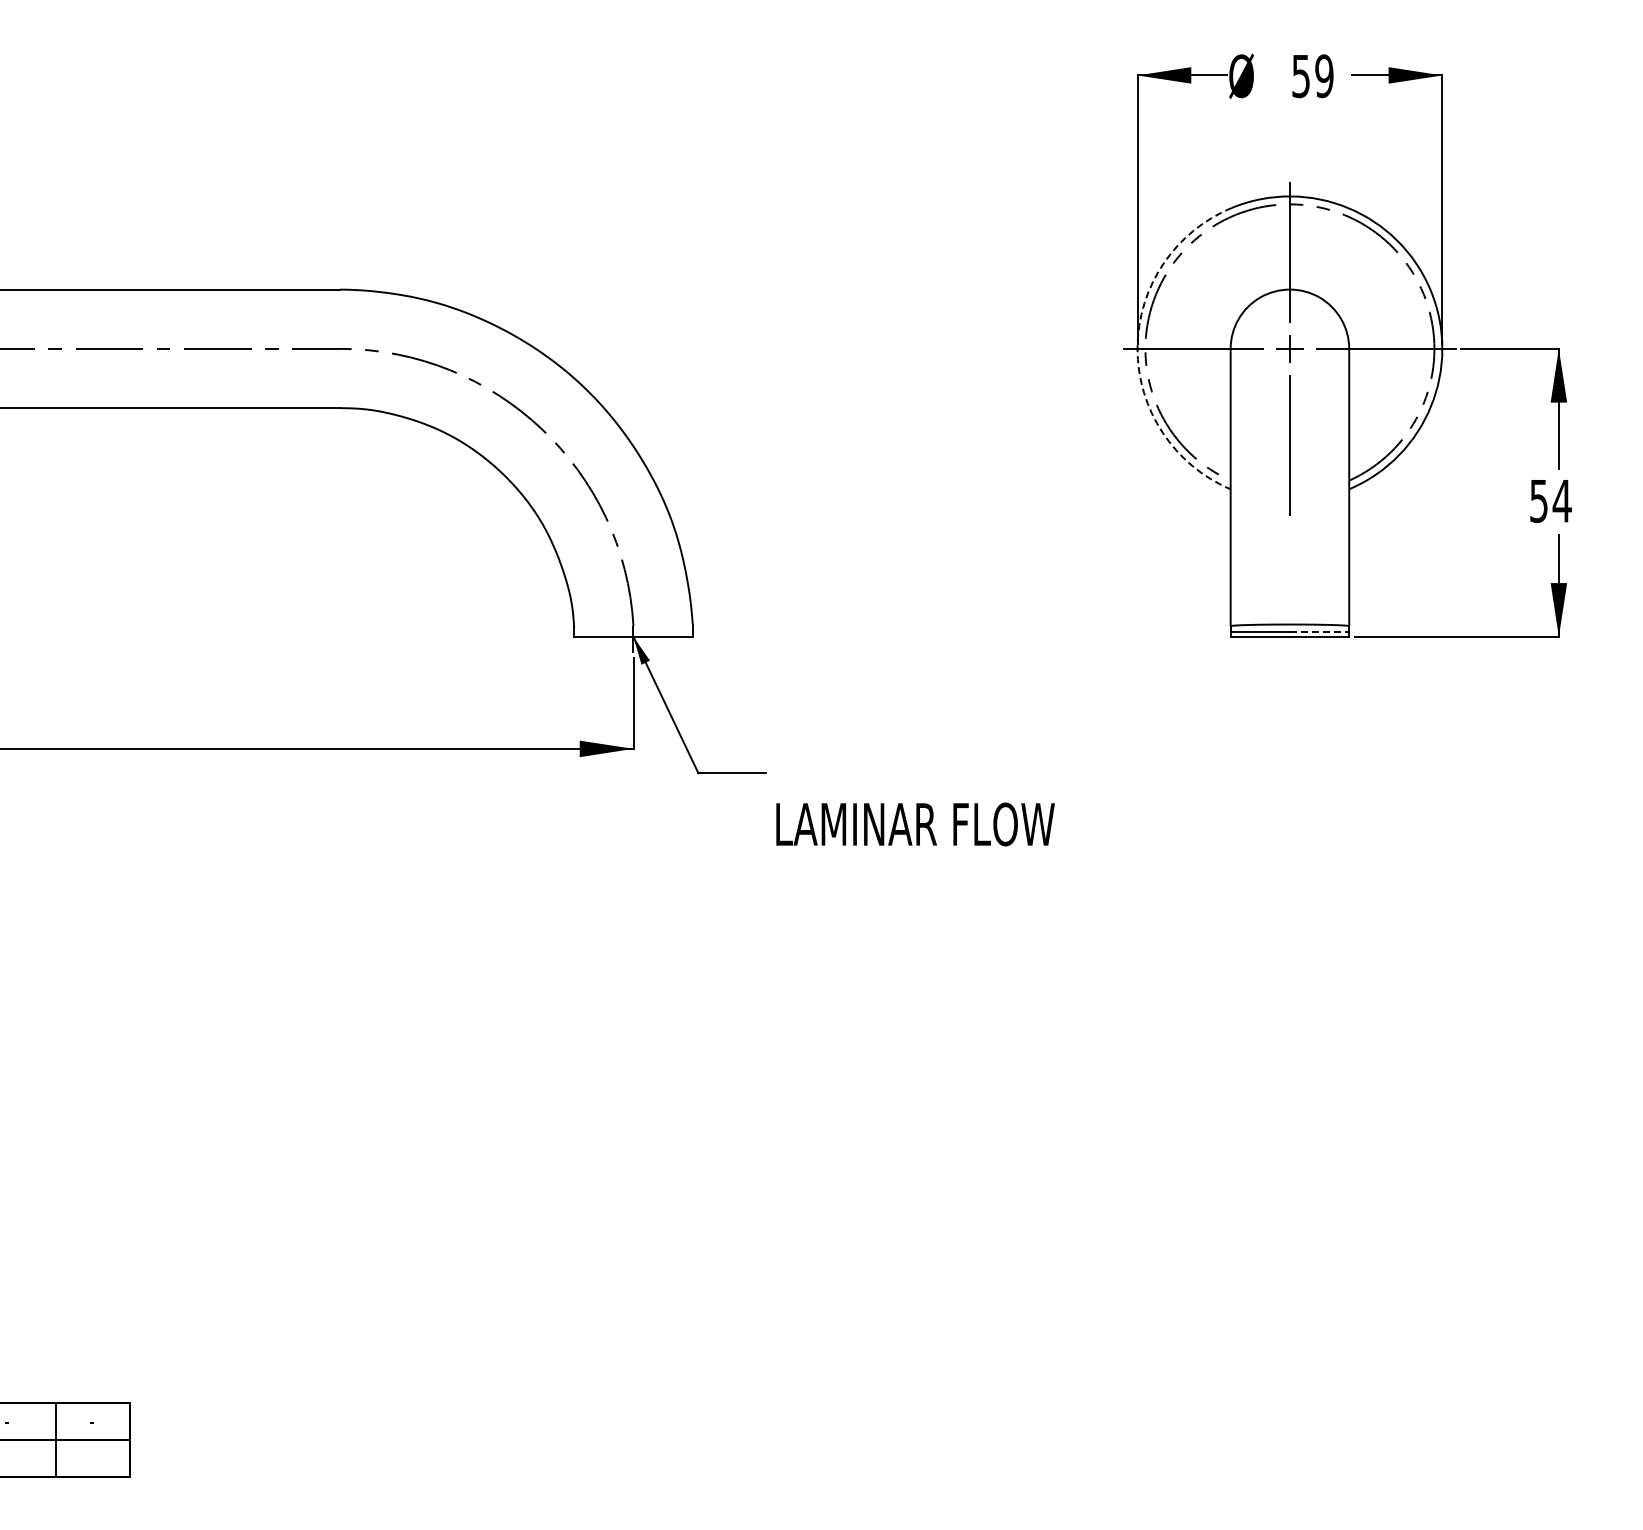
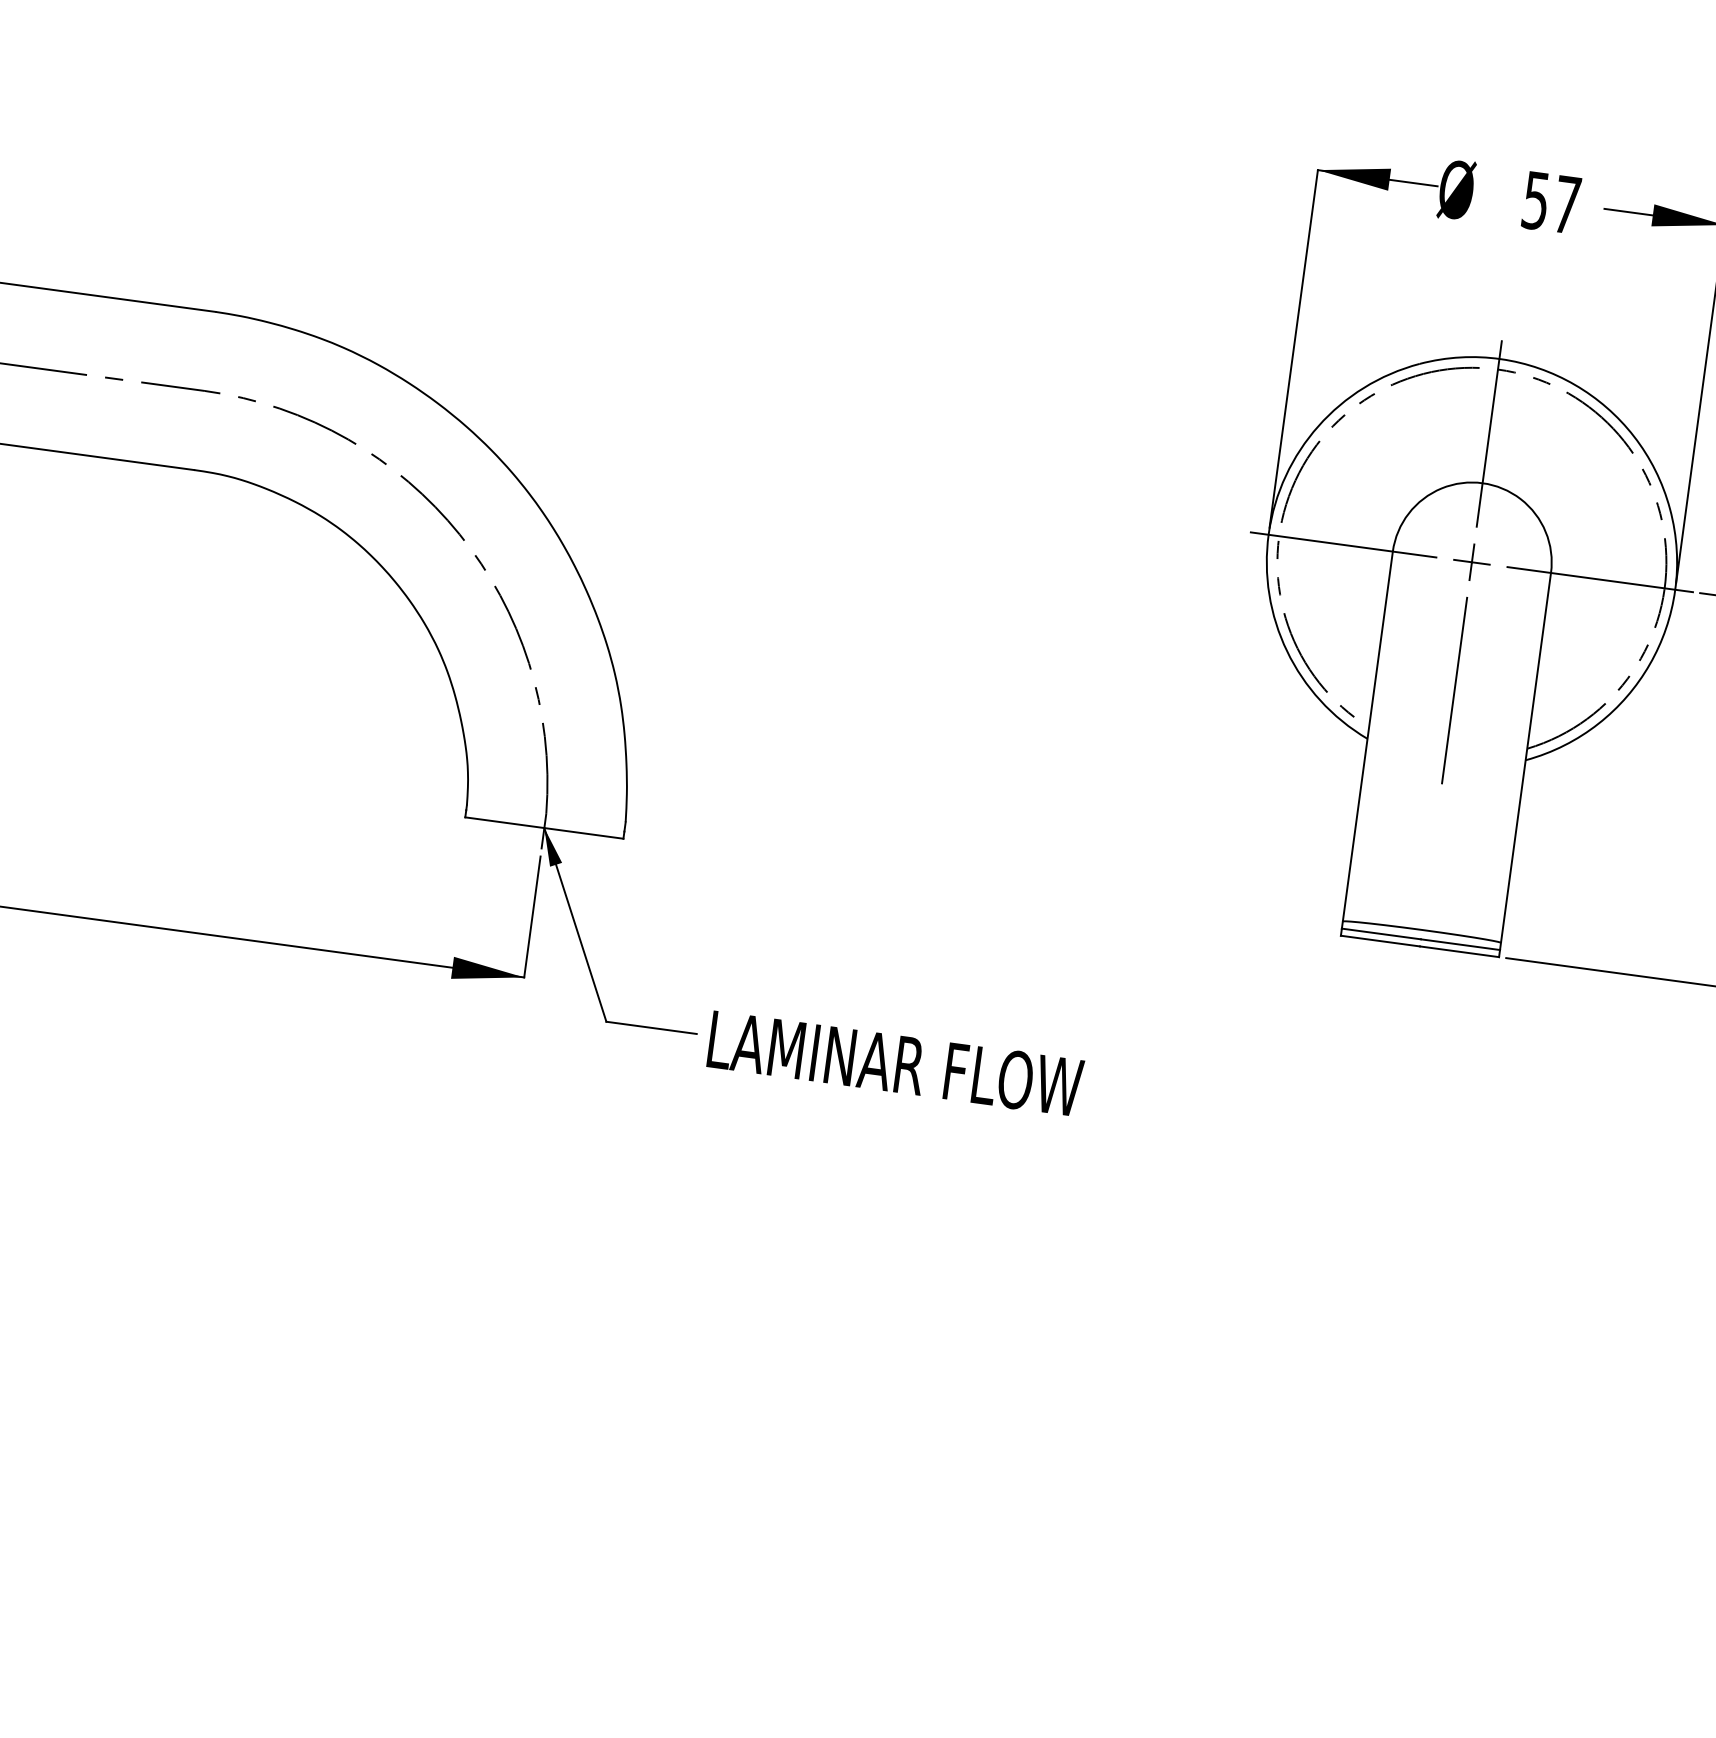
text: (1324, 76) -> (1567, 205), 59 -> 57
arc: (1137, 348) -> (1268, 534), dashed -> solid
line: (1319, 631) -> (1460, 944), dashed -> solid
text: (915, 824) -> (895, 1063), moved

